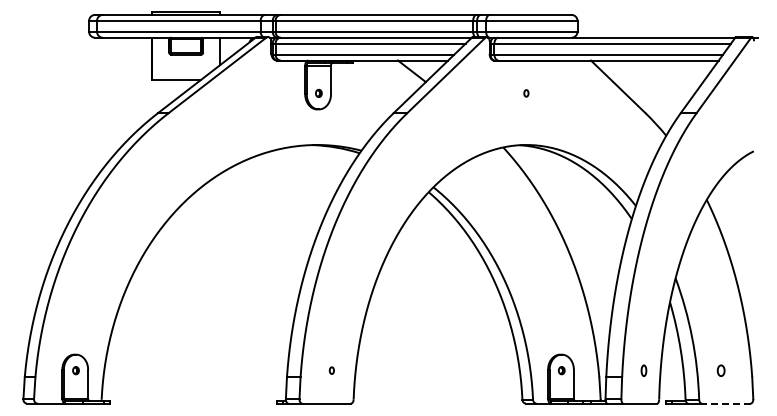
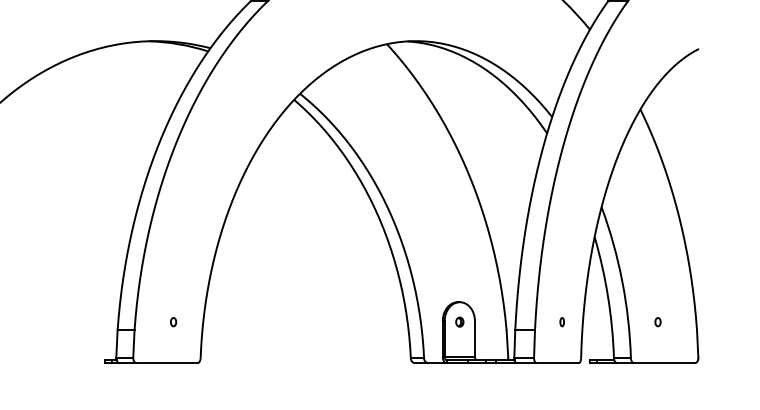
part: (643, 370) -> (561, 321), size x0.62
part: (720, 370) -> (657, 321), size x0.62
line: (725, 403) -> (663, 363), dashed -> solid

